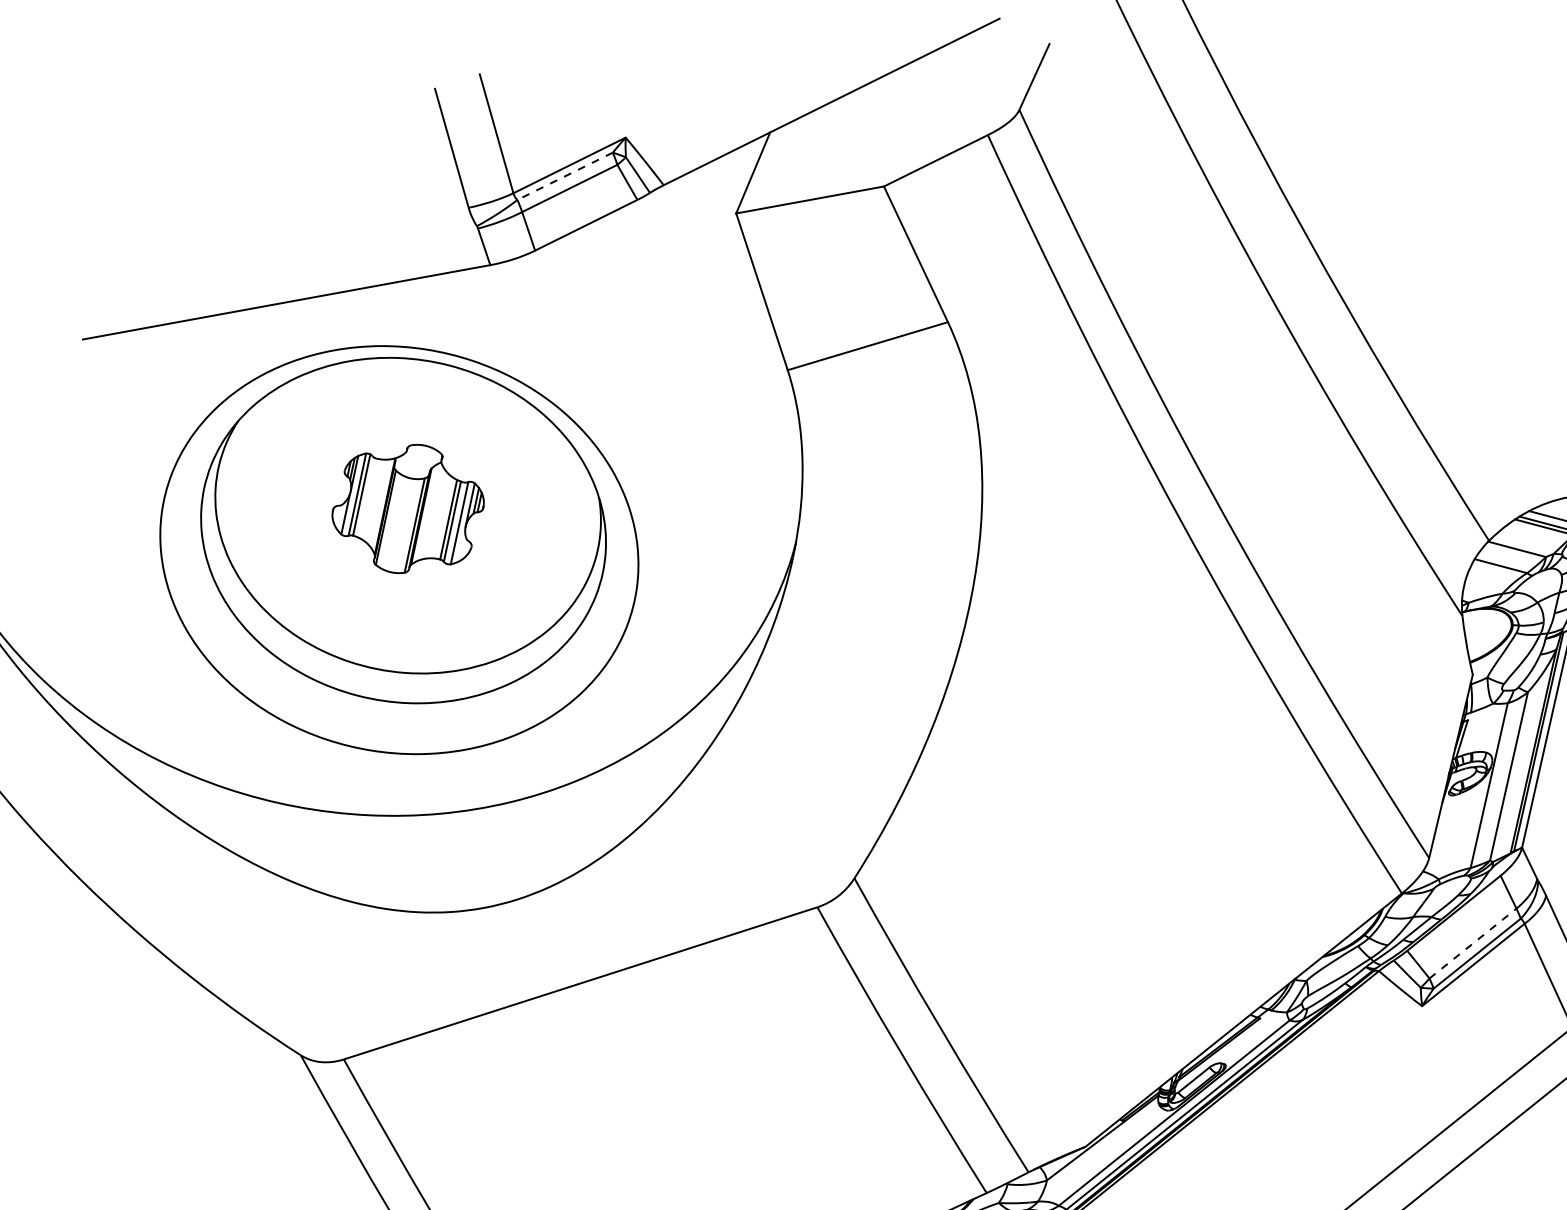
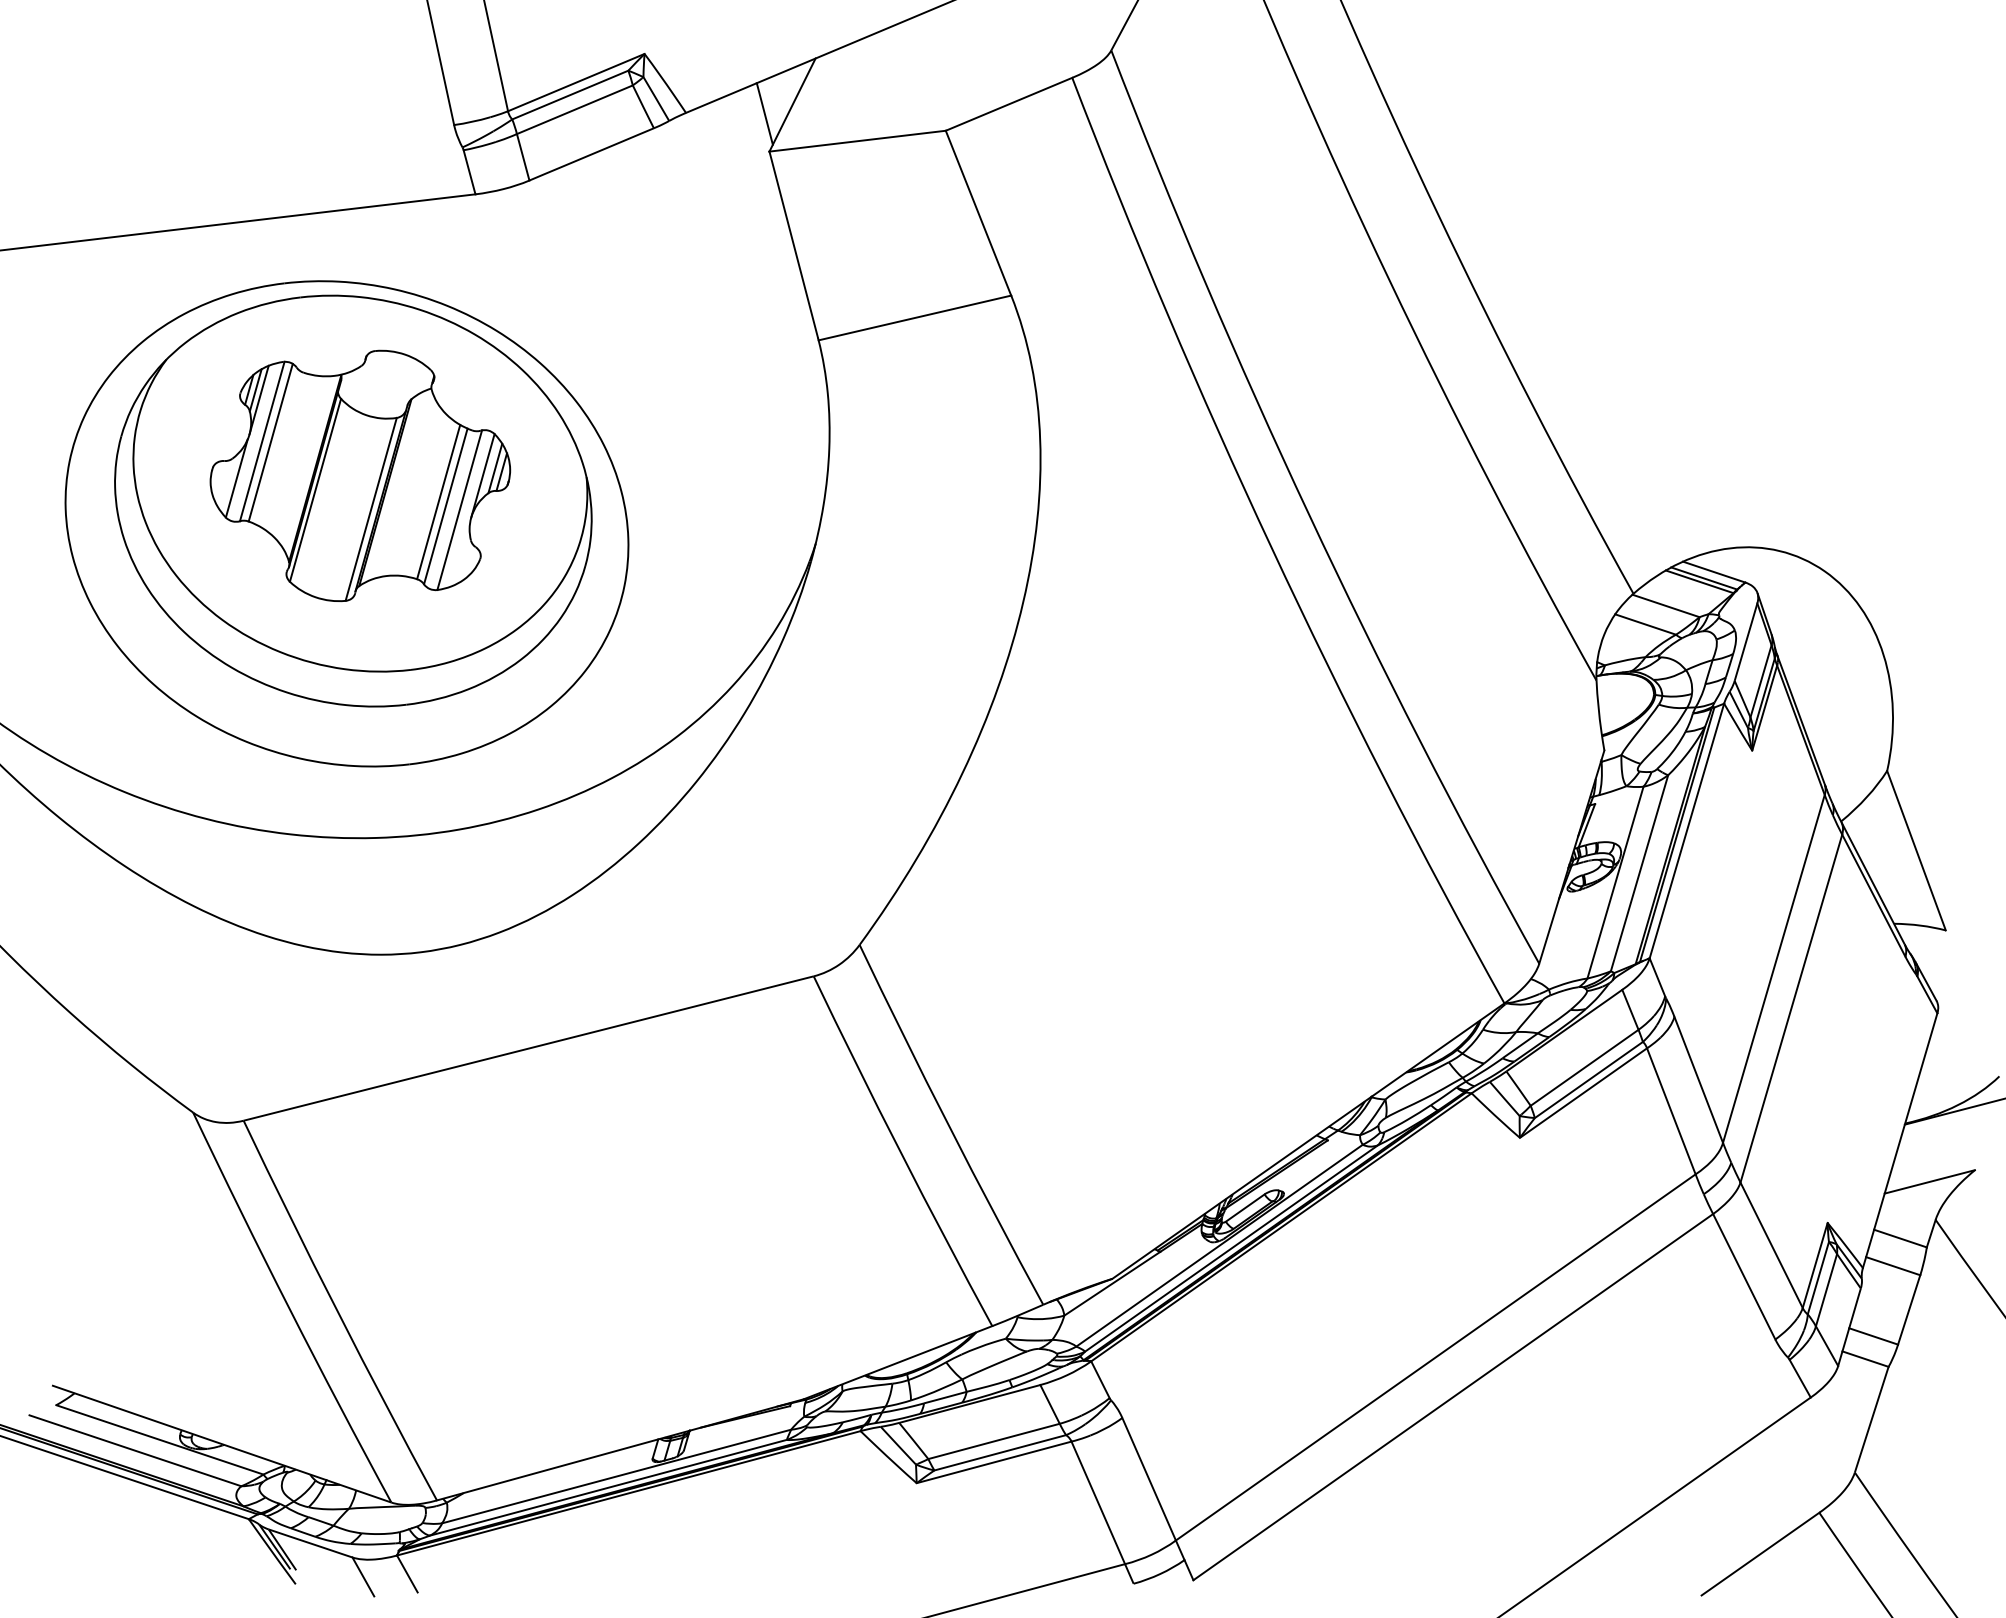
line: (565, 176) -> (570, 95), dashed -> solid
line: (730, 181) -> (764, 113), added
part: (408, 508) -> (360, 475), size x1.67
line: (1472, 943) -> (1584, 1067), dashed -> solid

